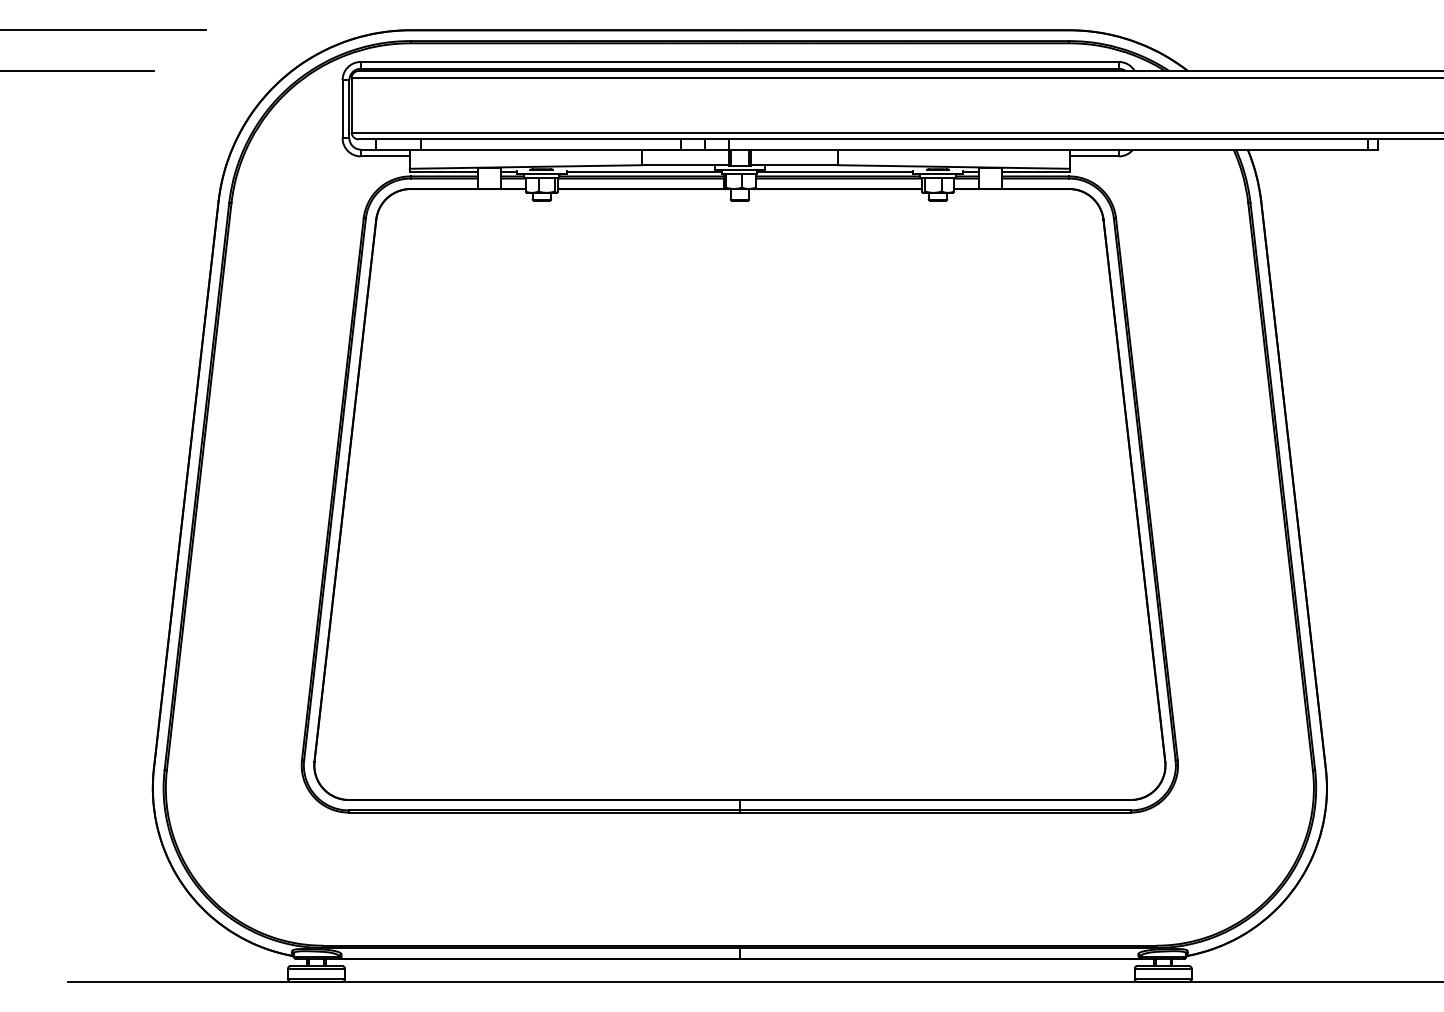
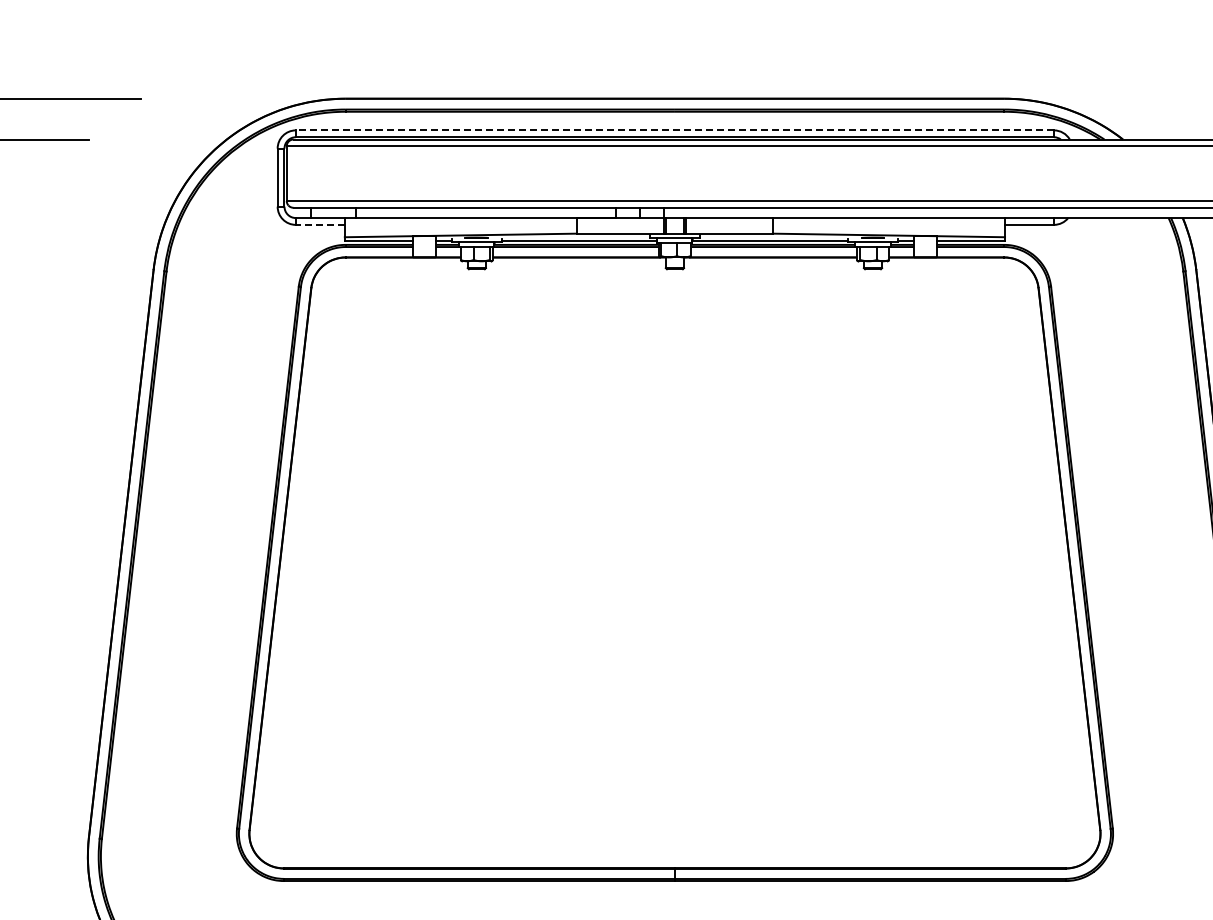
line: (739, 61) -> (674, 129), solid -> dashed
line: (384, 156) -> (319, 224), solid -> dashed

